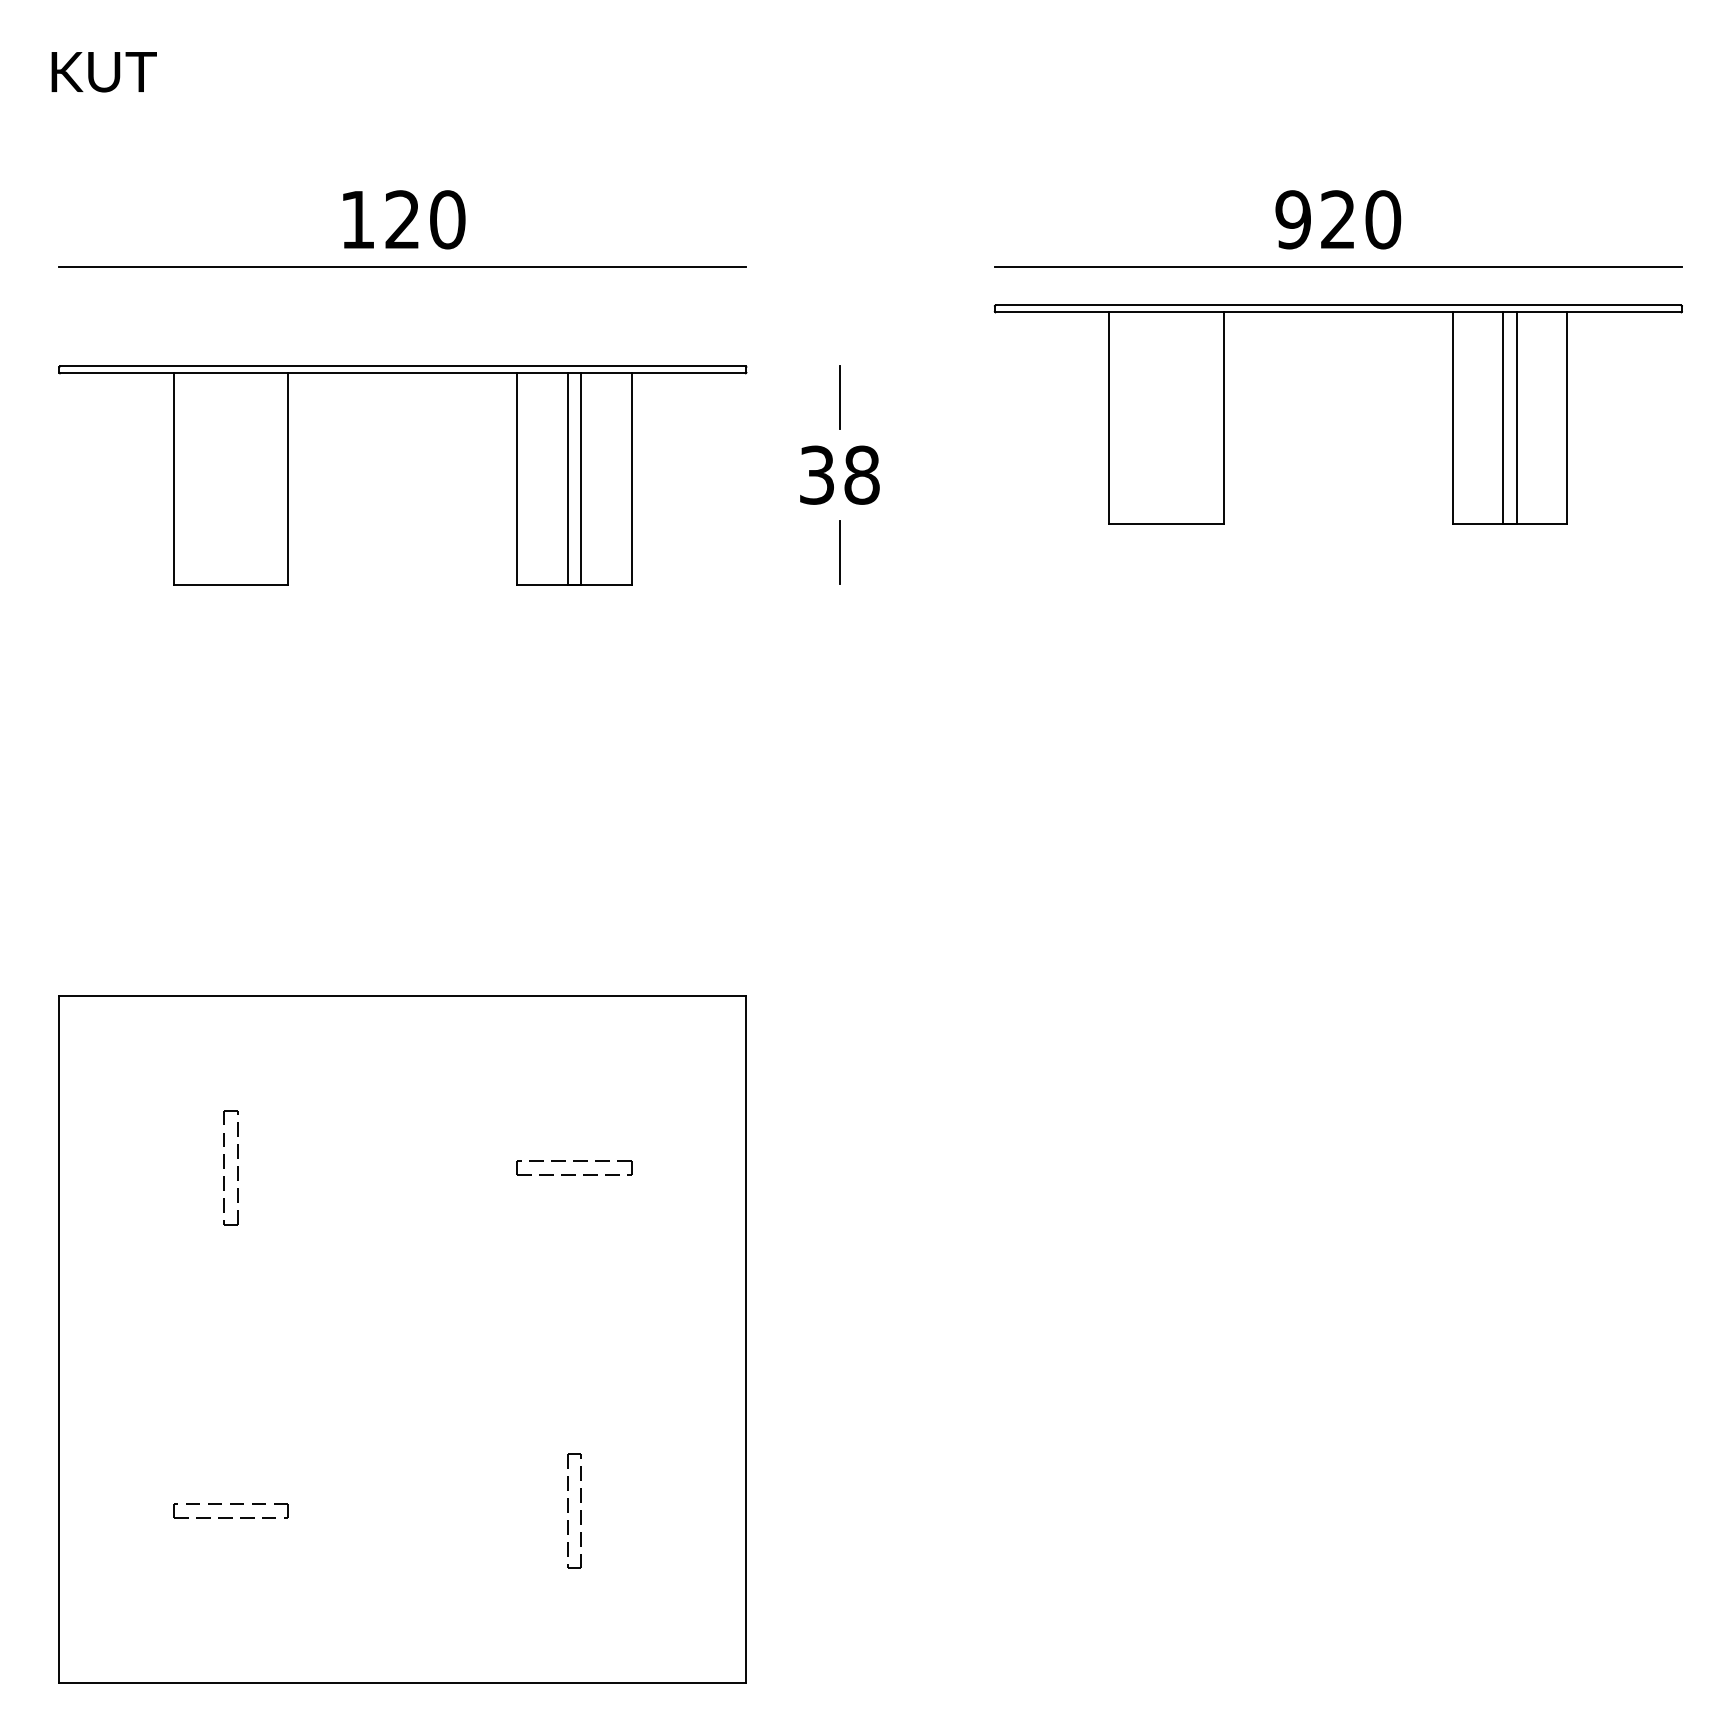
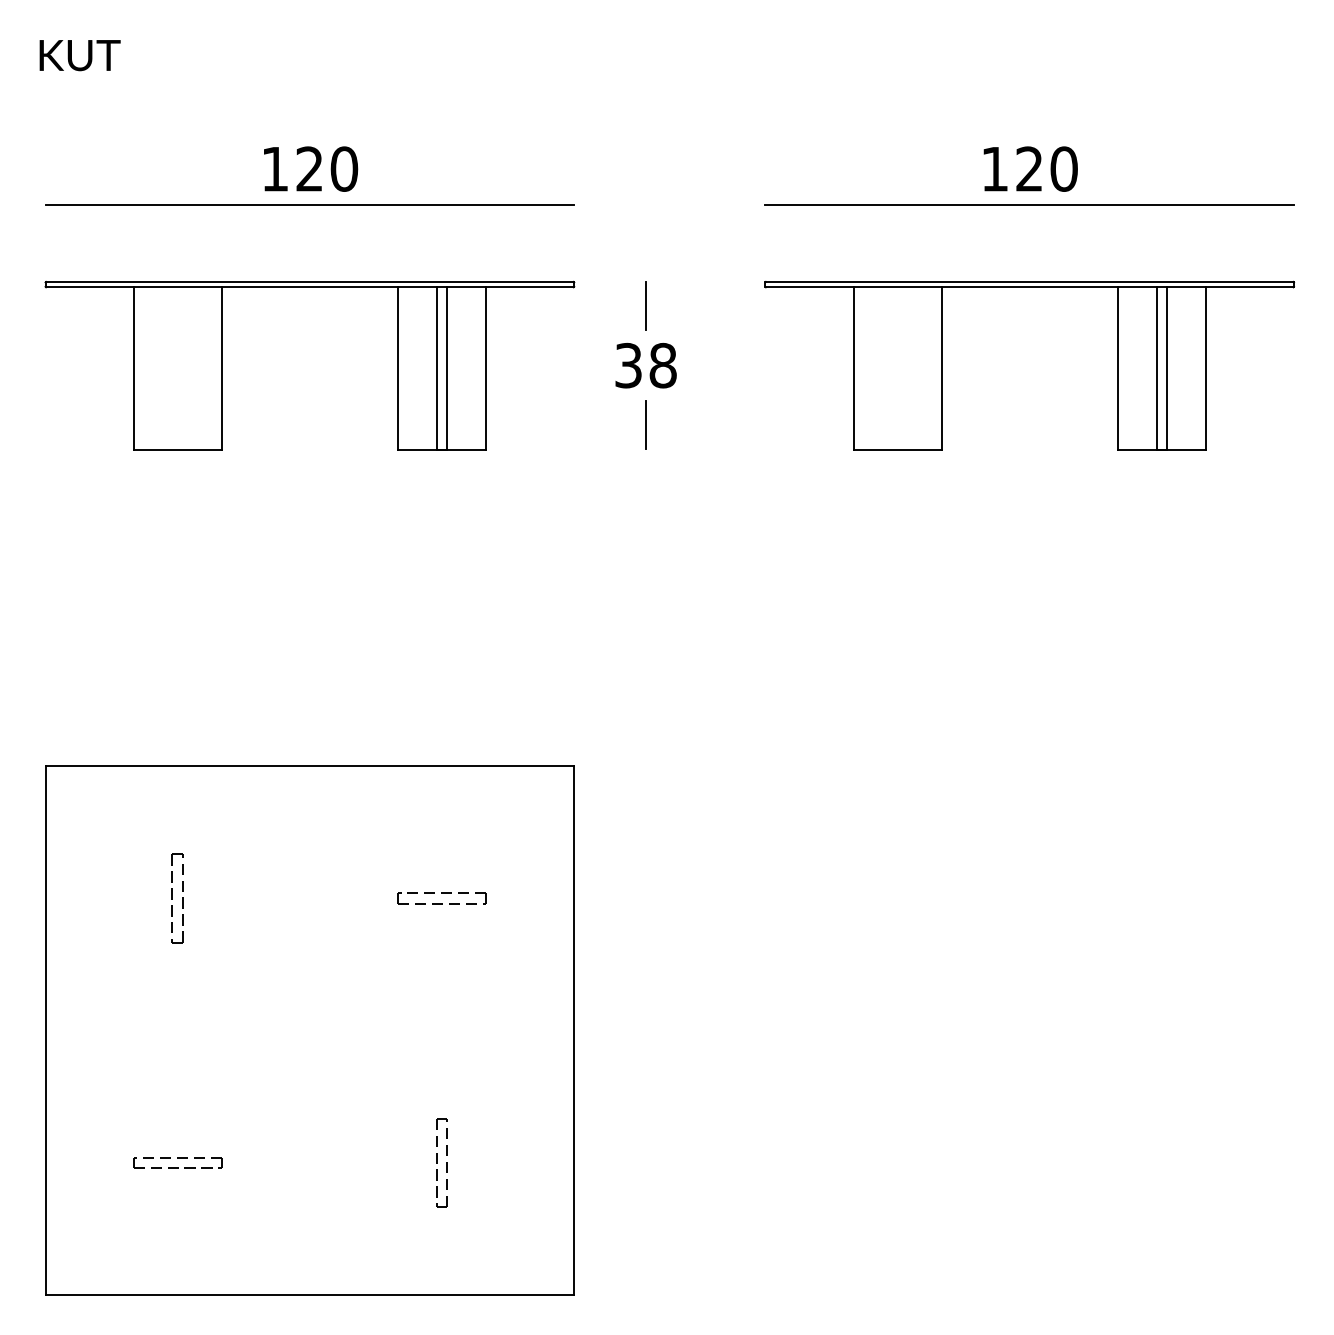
text: (1292, 219) -> (994, 168), 920 -> 120
part: (1337, 312) -> (1029, 287), moved

